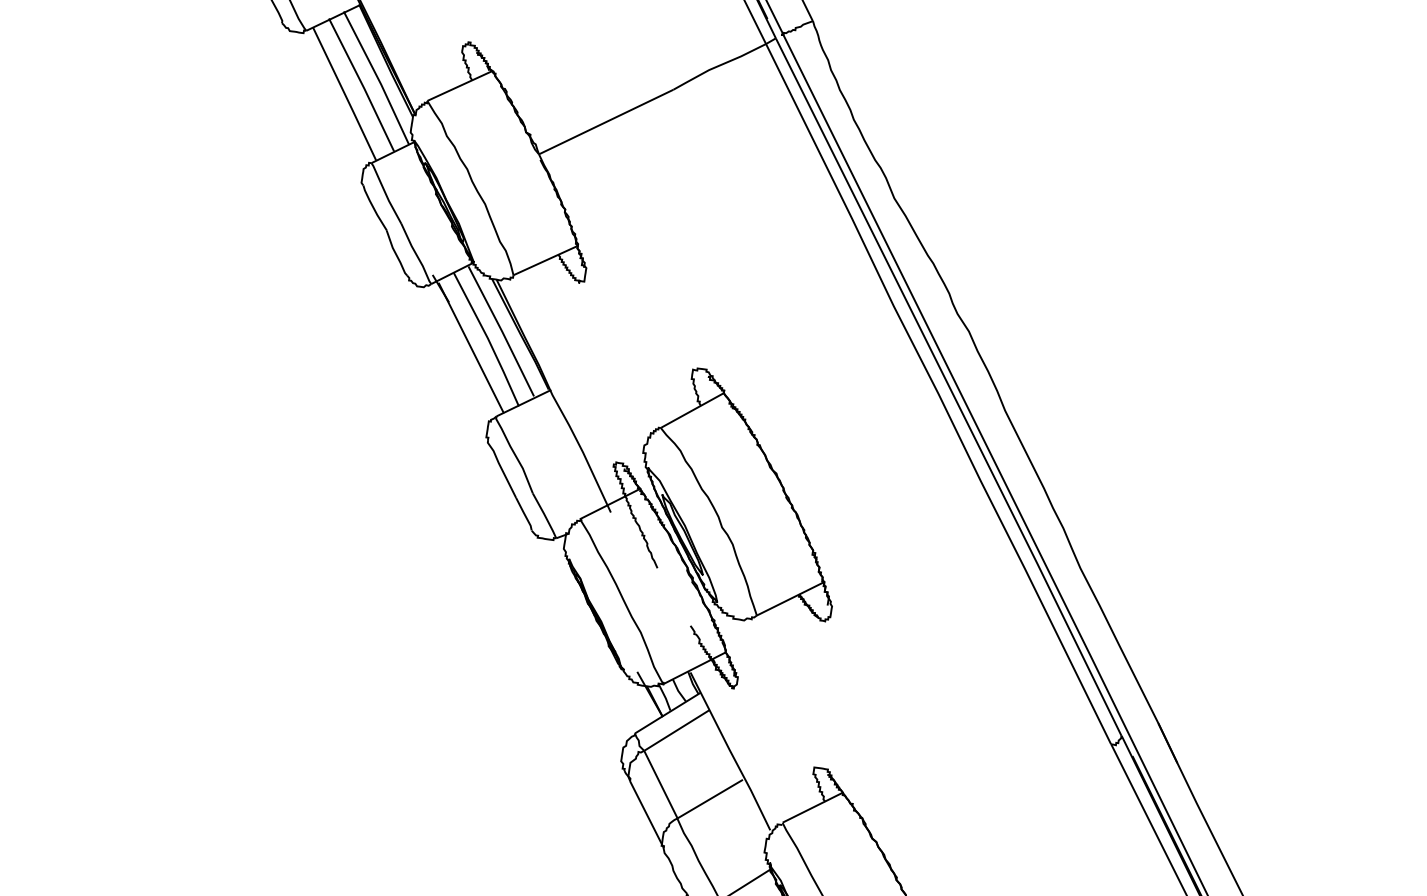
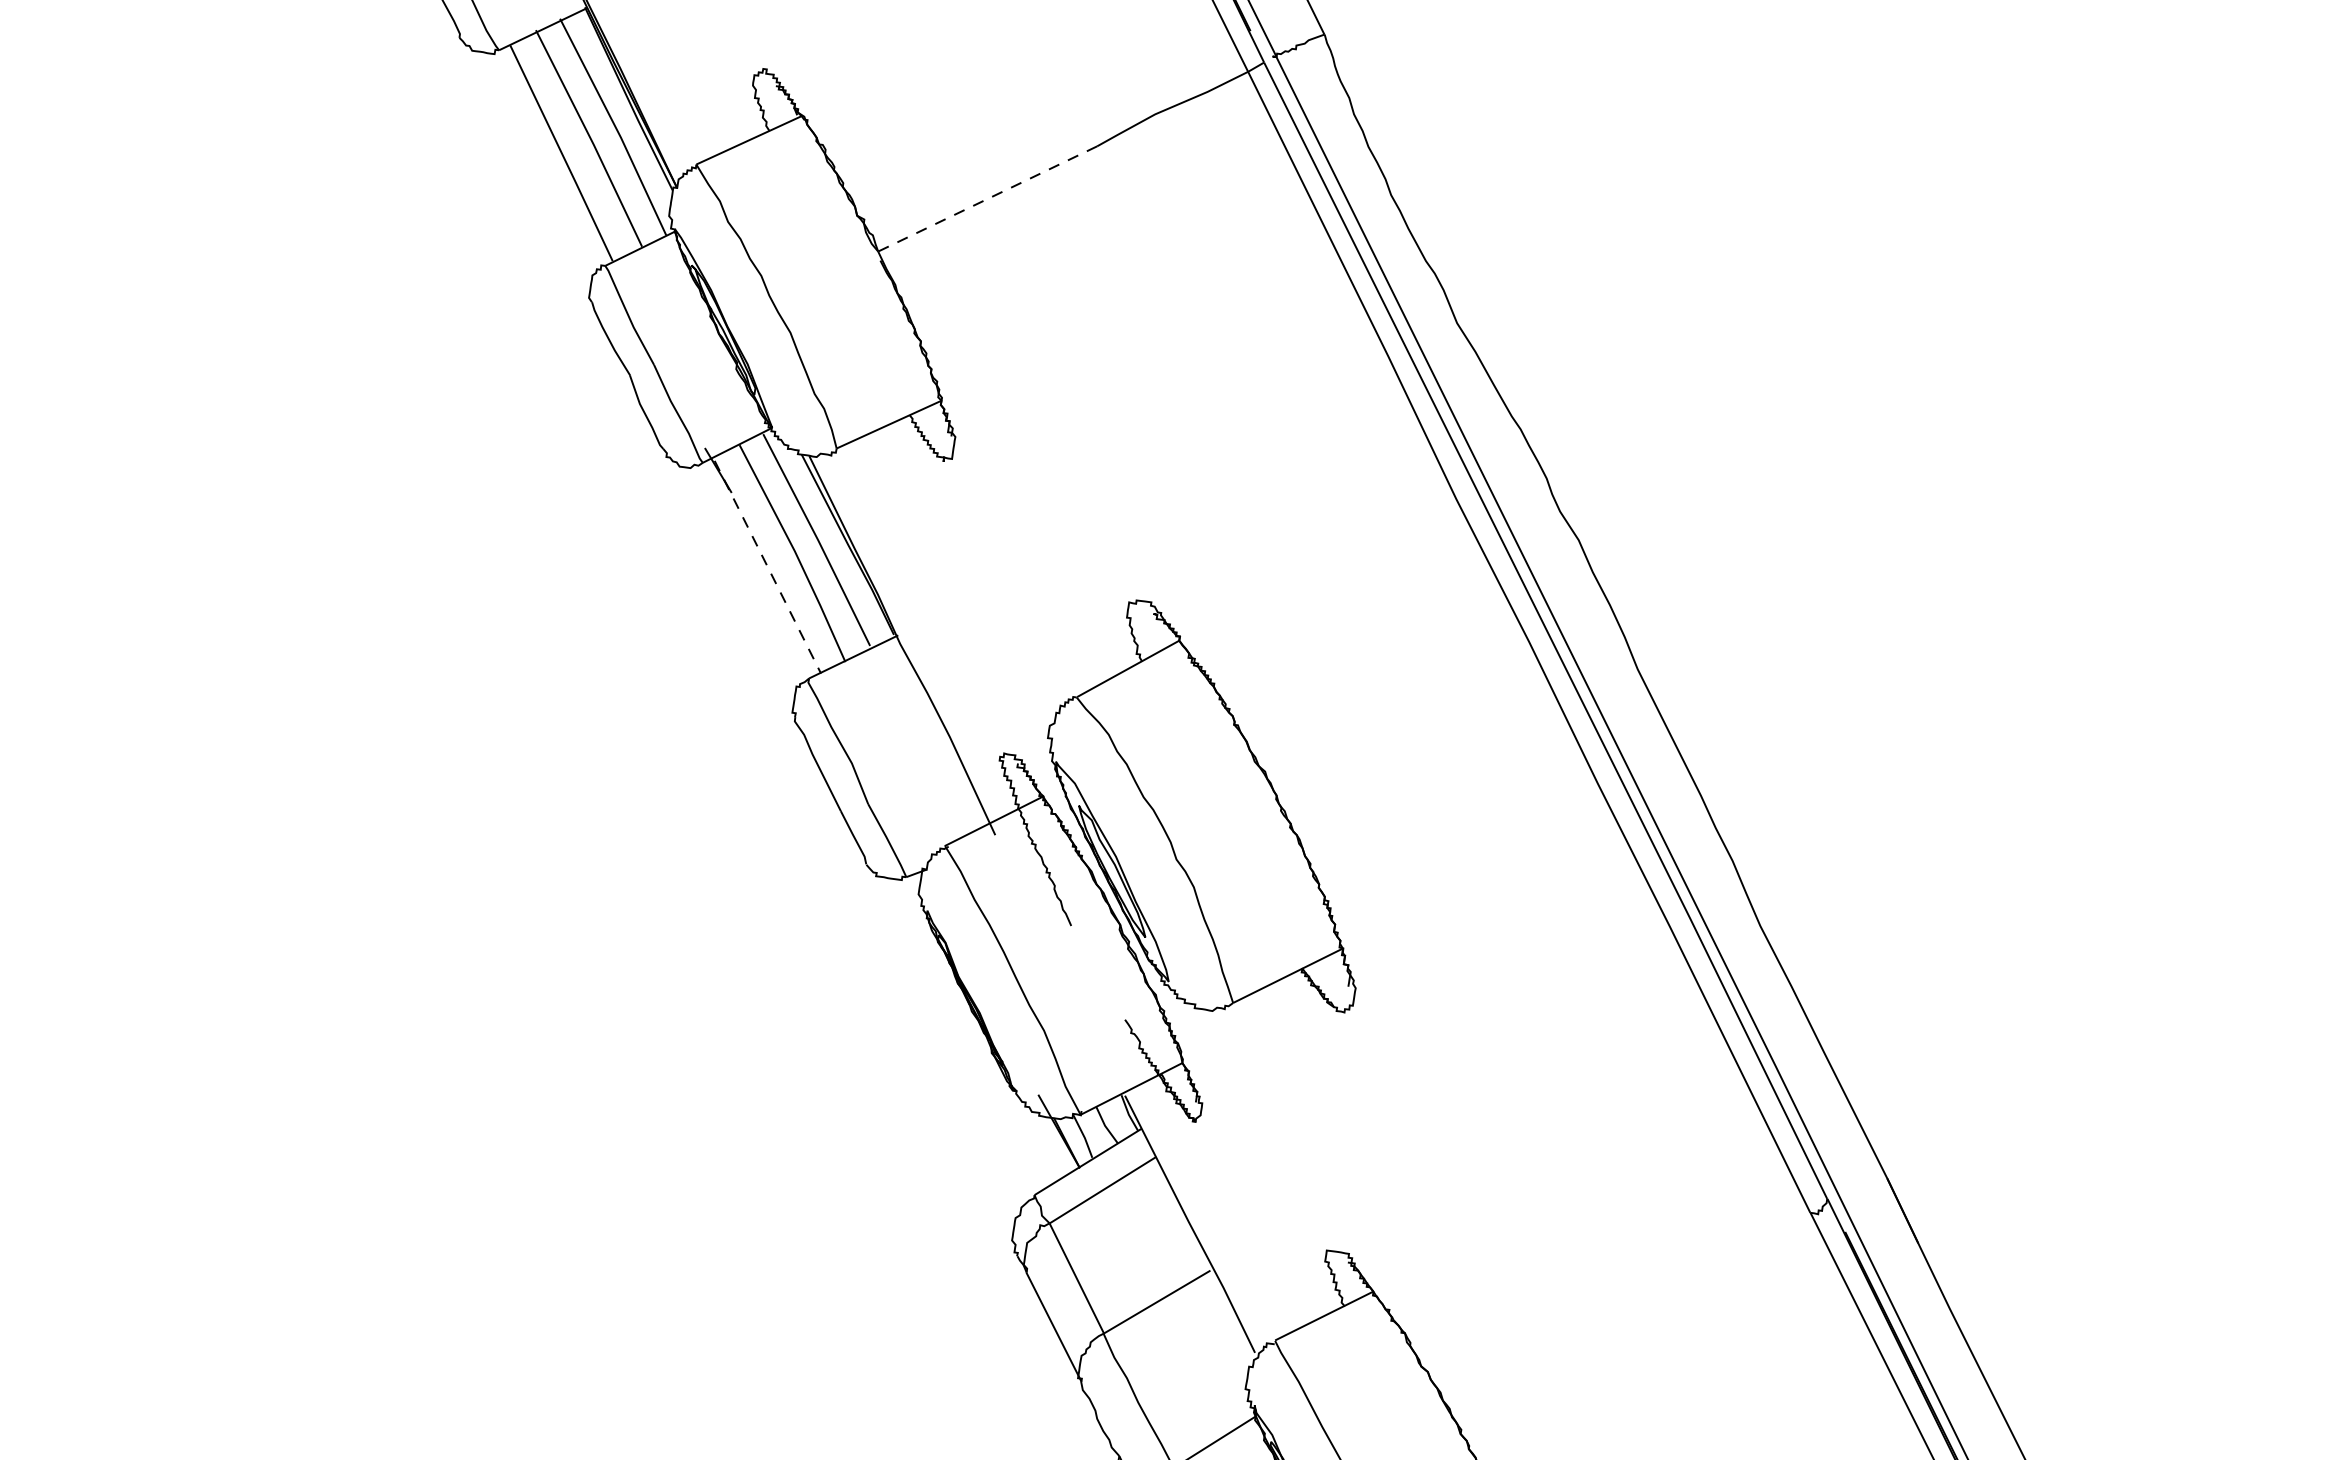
line: (606, 122) -> (988, 199), solid -> dashed
line: (471, 348) -> (768, 567), solid -> dashed

